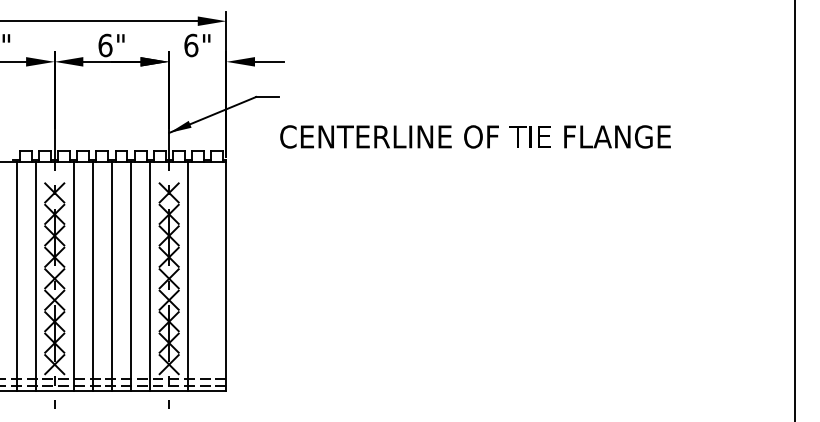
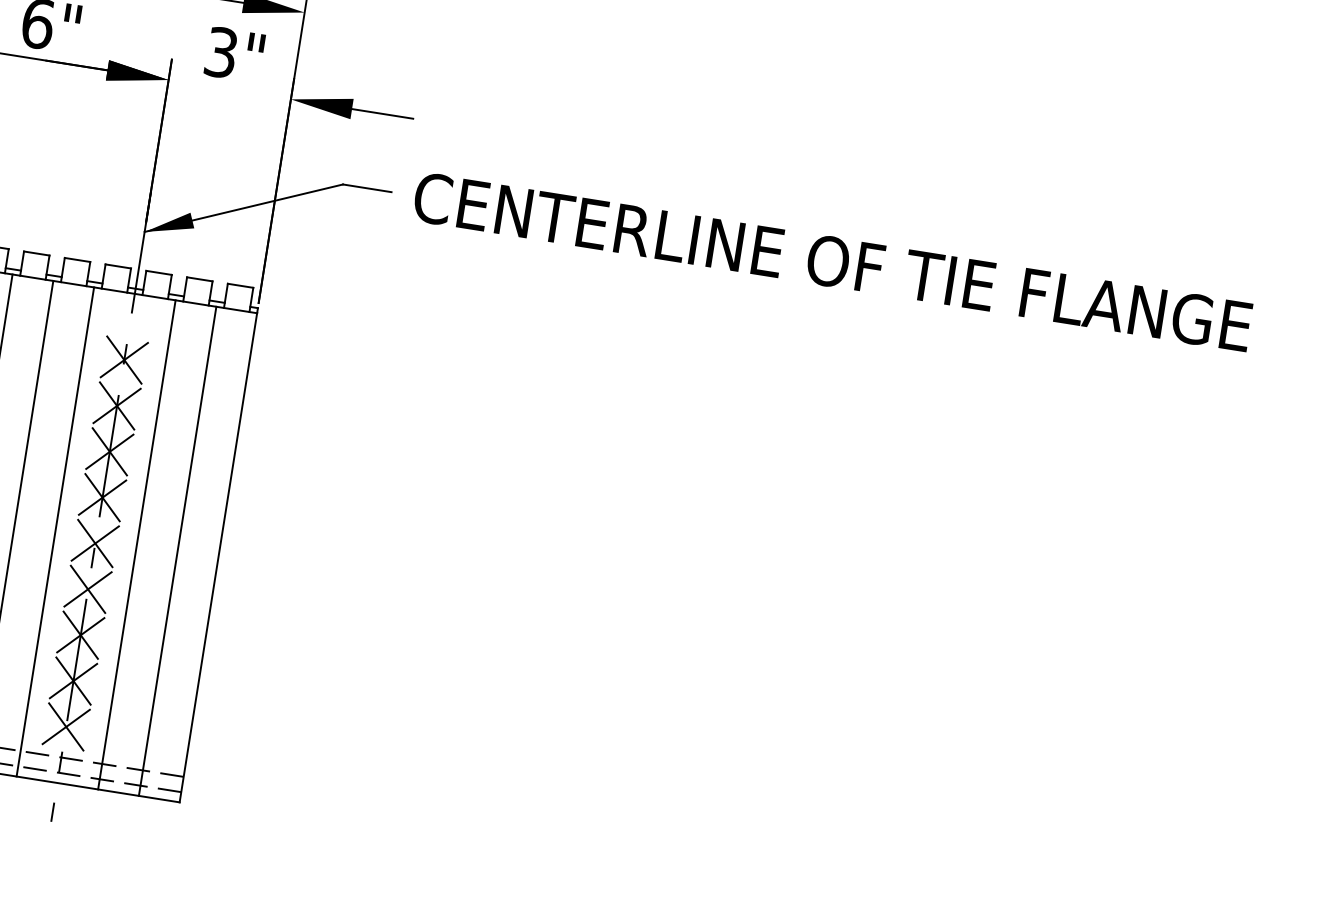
text: (191, 45) -> (221, 52), 6" -> 3"
text: (475, 136) -> (832, 261), moved
line: (207, 275) -> (178, 549), added

